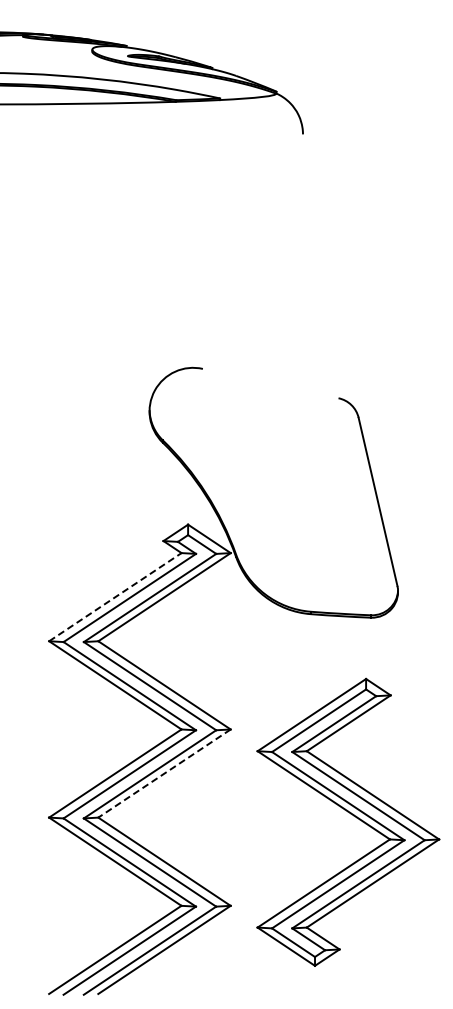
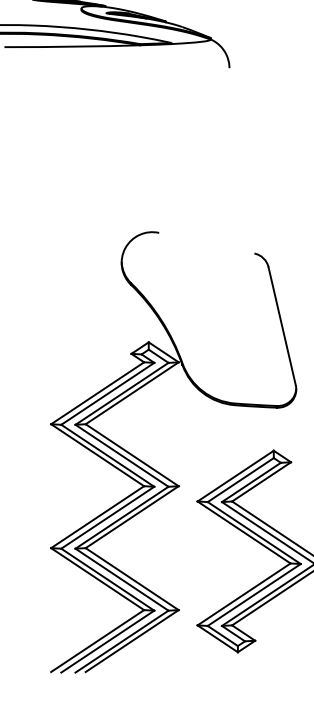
line: (115, 597) -> (97, 393), dashed -> solid
line: (164, 773) -> (132, 517), dashed -> solid

